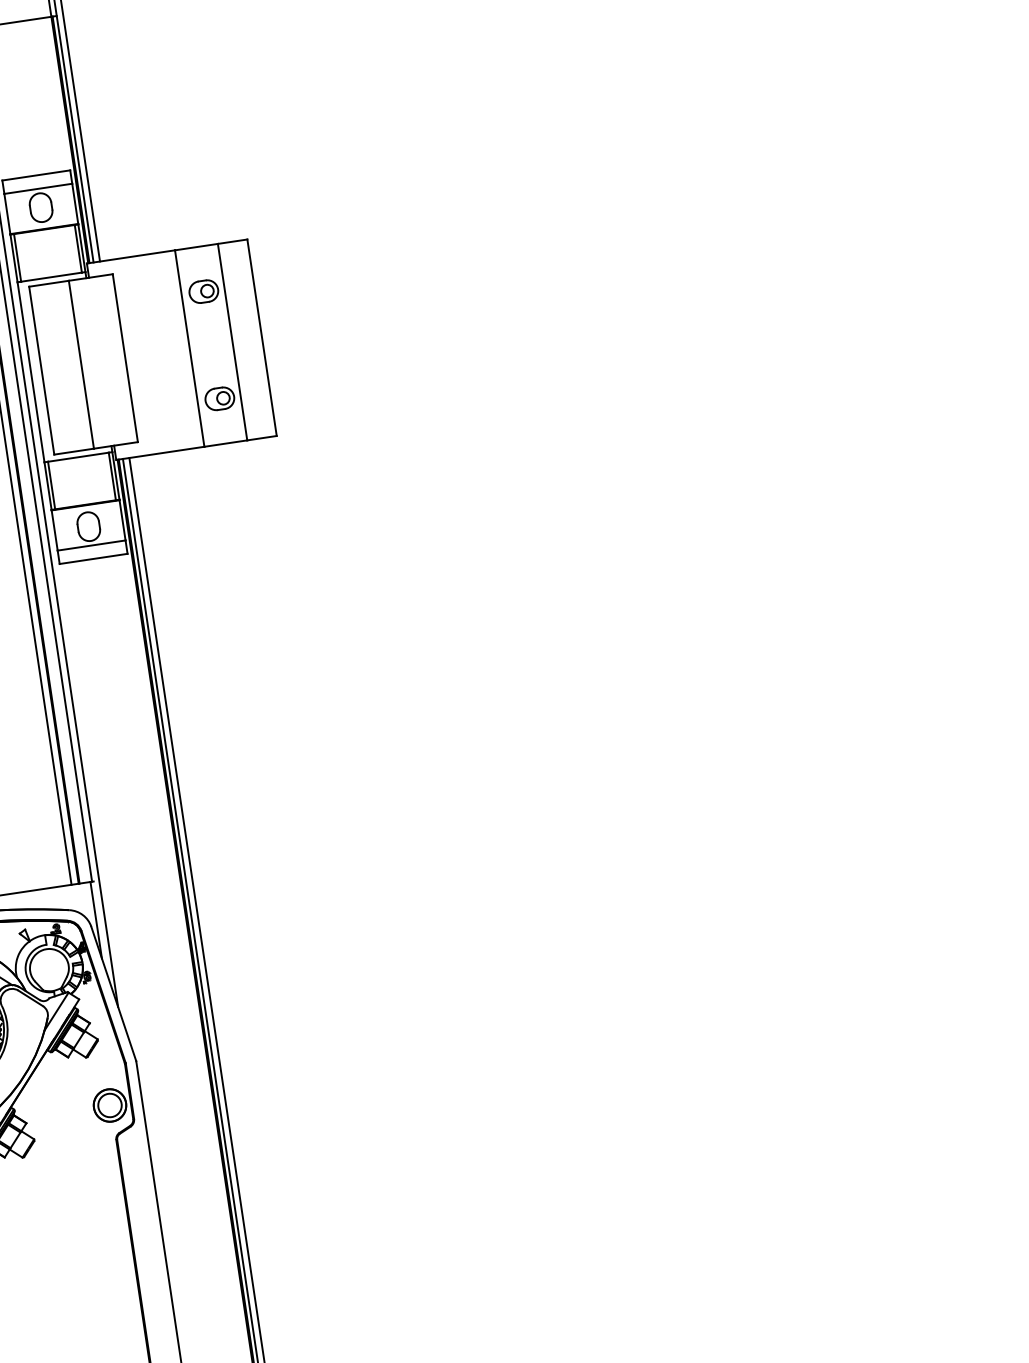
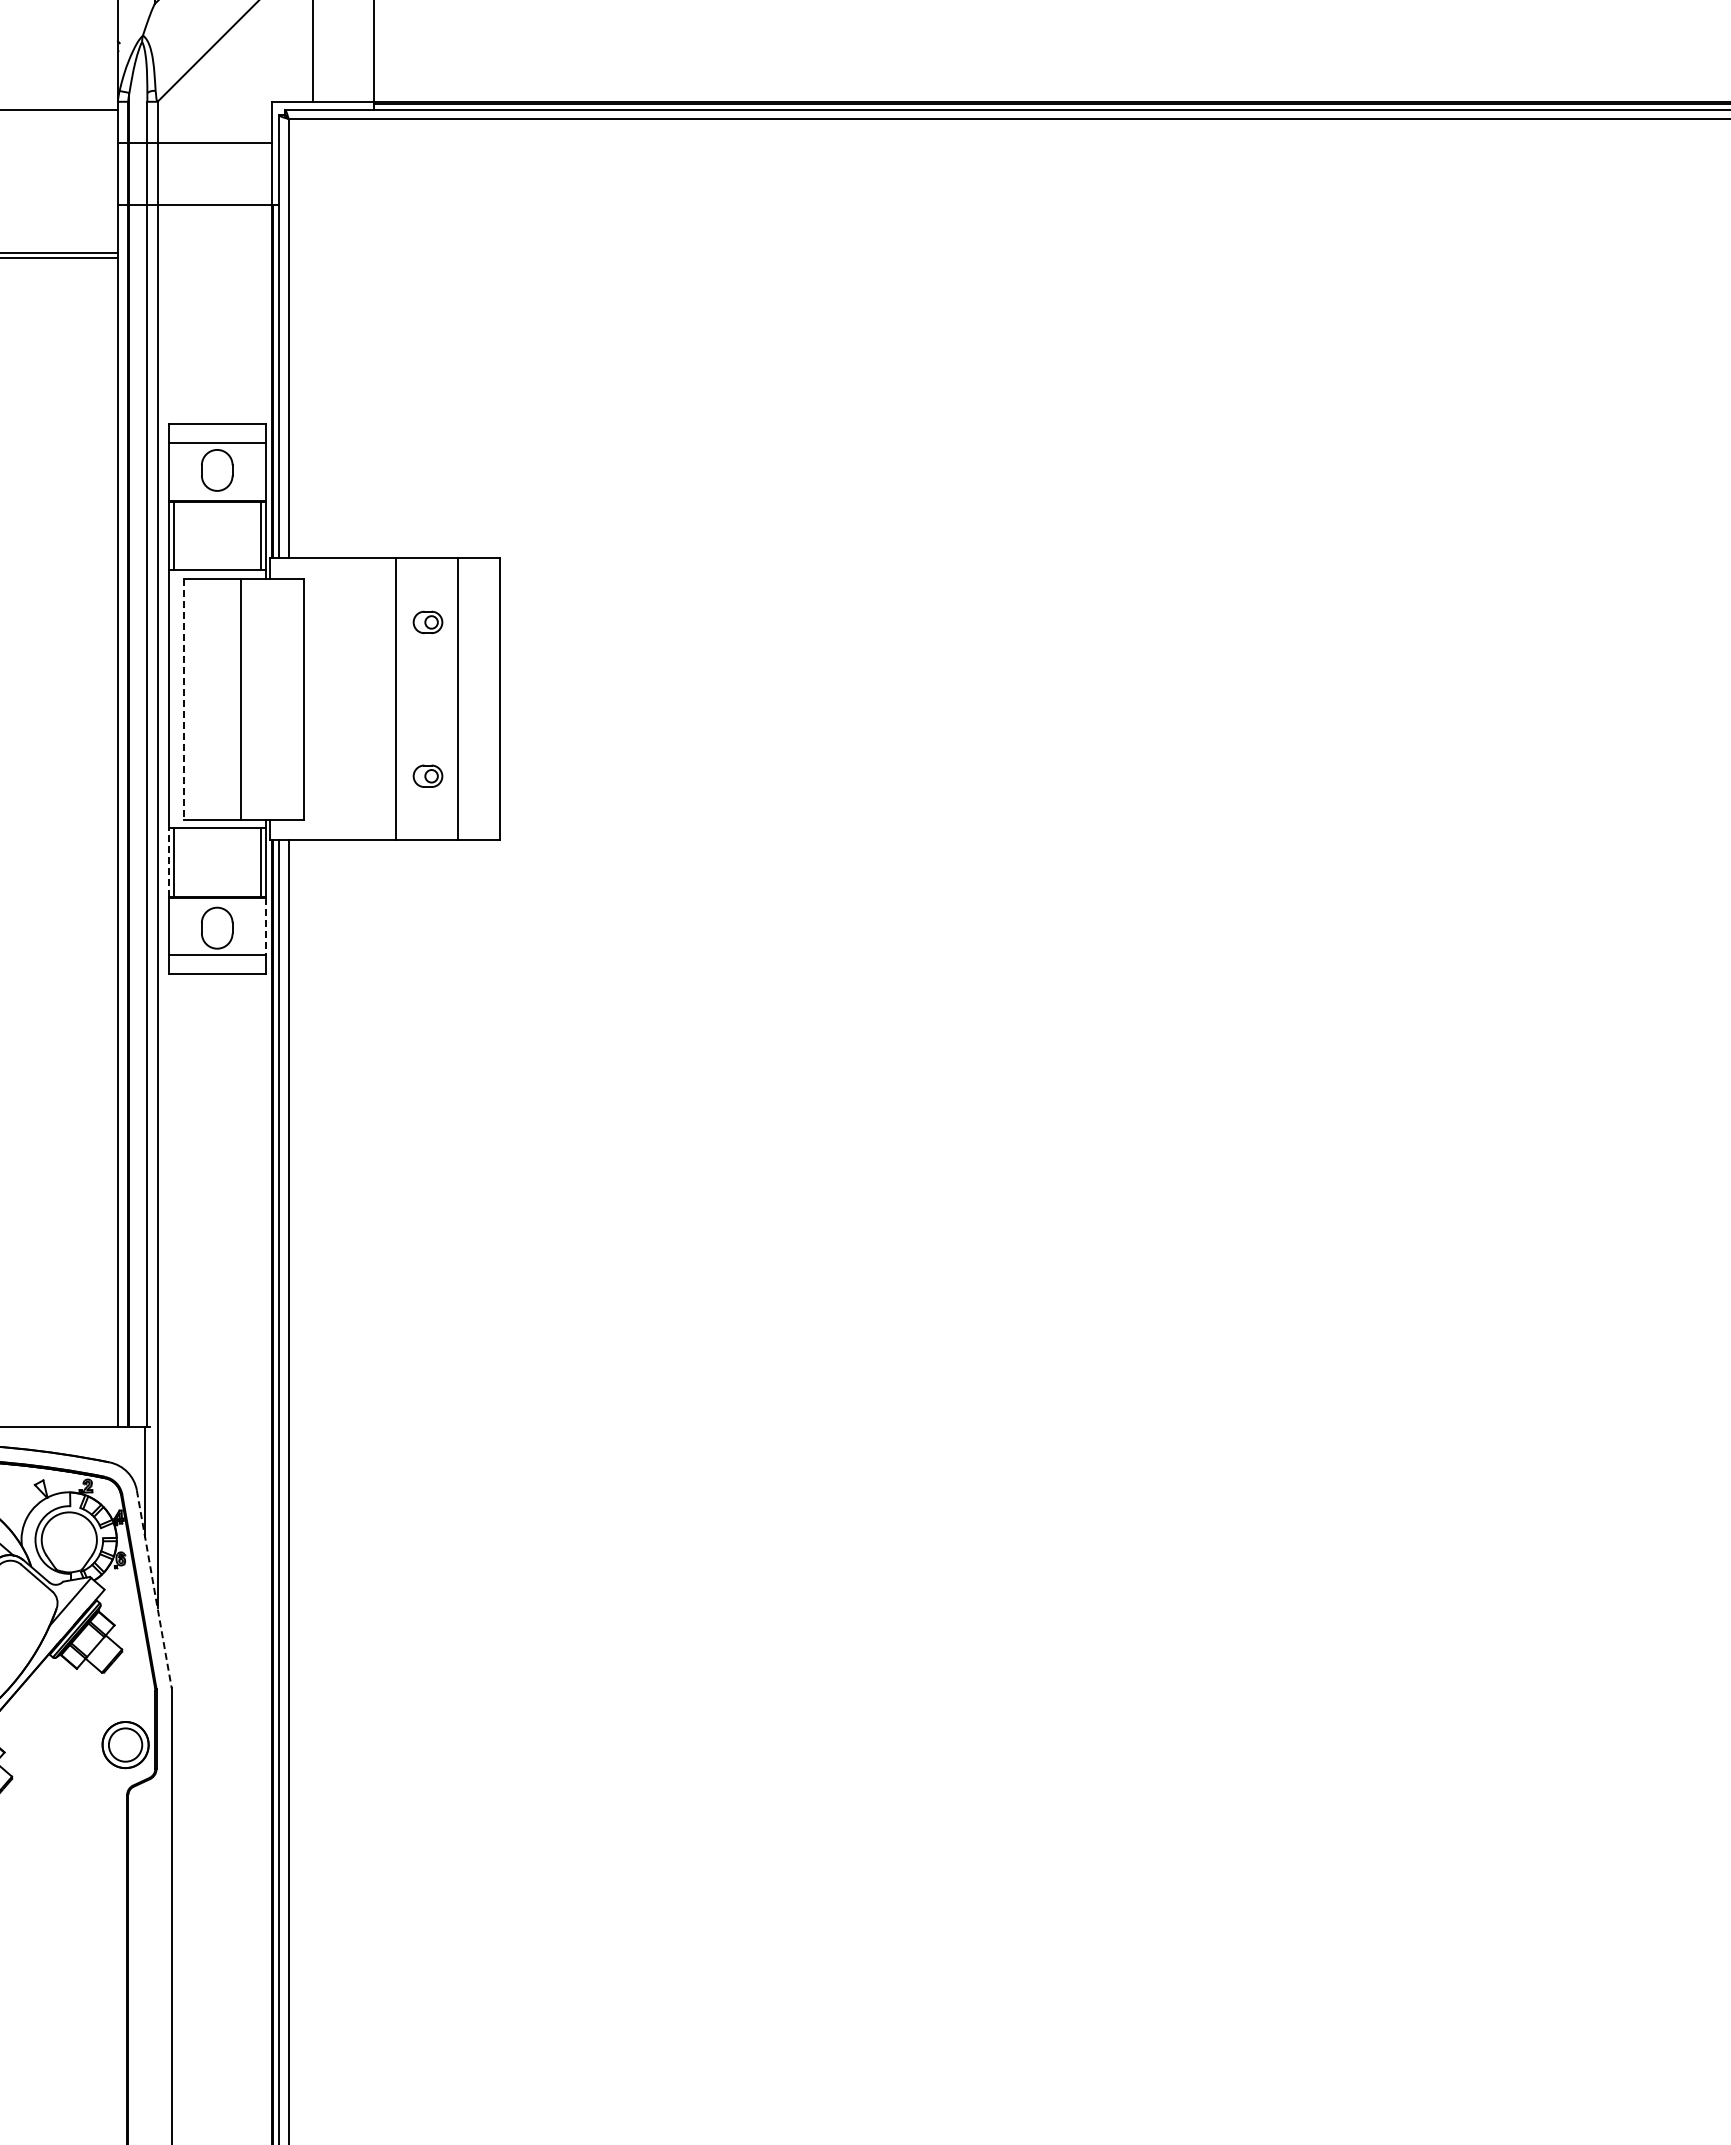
part: (203, 291) -> (427, 622), size x0.7
line: (41, 370) -> (183, 699), solid -> dashed
part: (219, 399) -> (427, 776), size x0.7
line: (48, 486) -> (168, 862), solid -> dashed
line: (122, 520) -> (265, 926), solid -> dashed
line: (113, 994) -> (154, 1589), solid -> dashed

